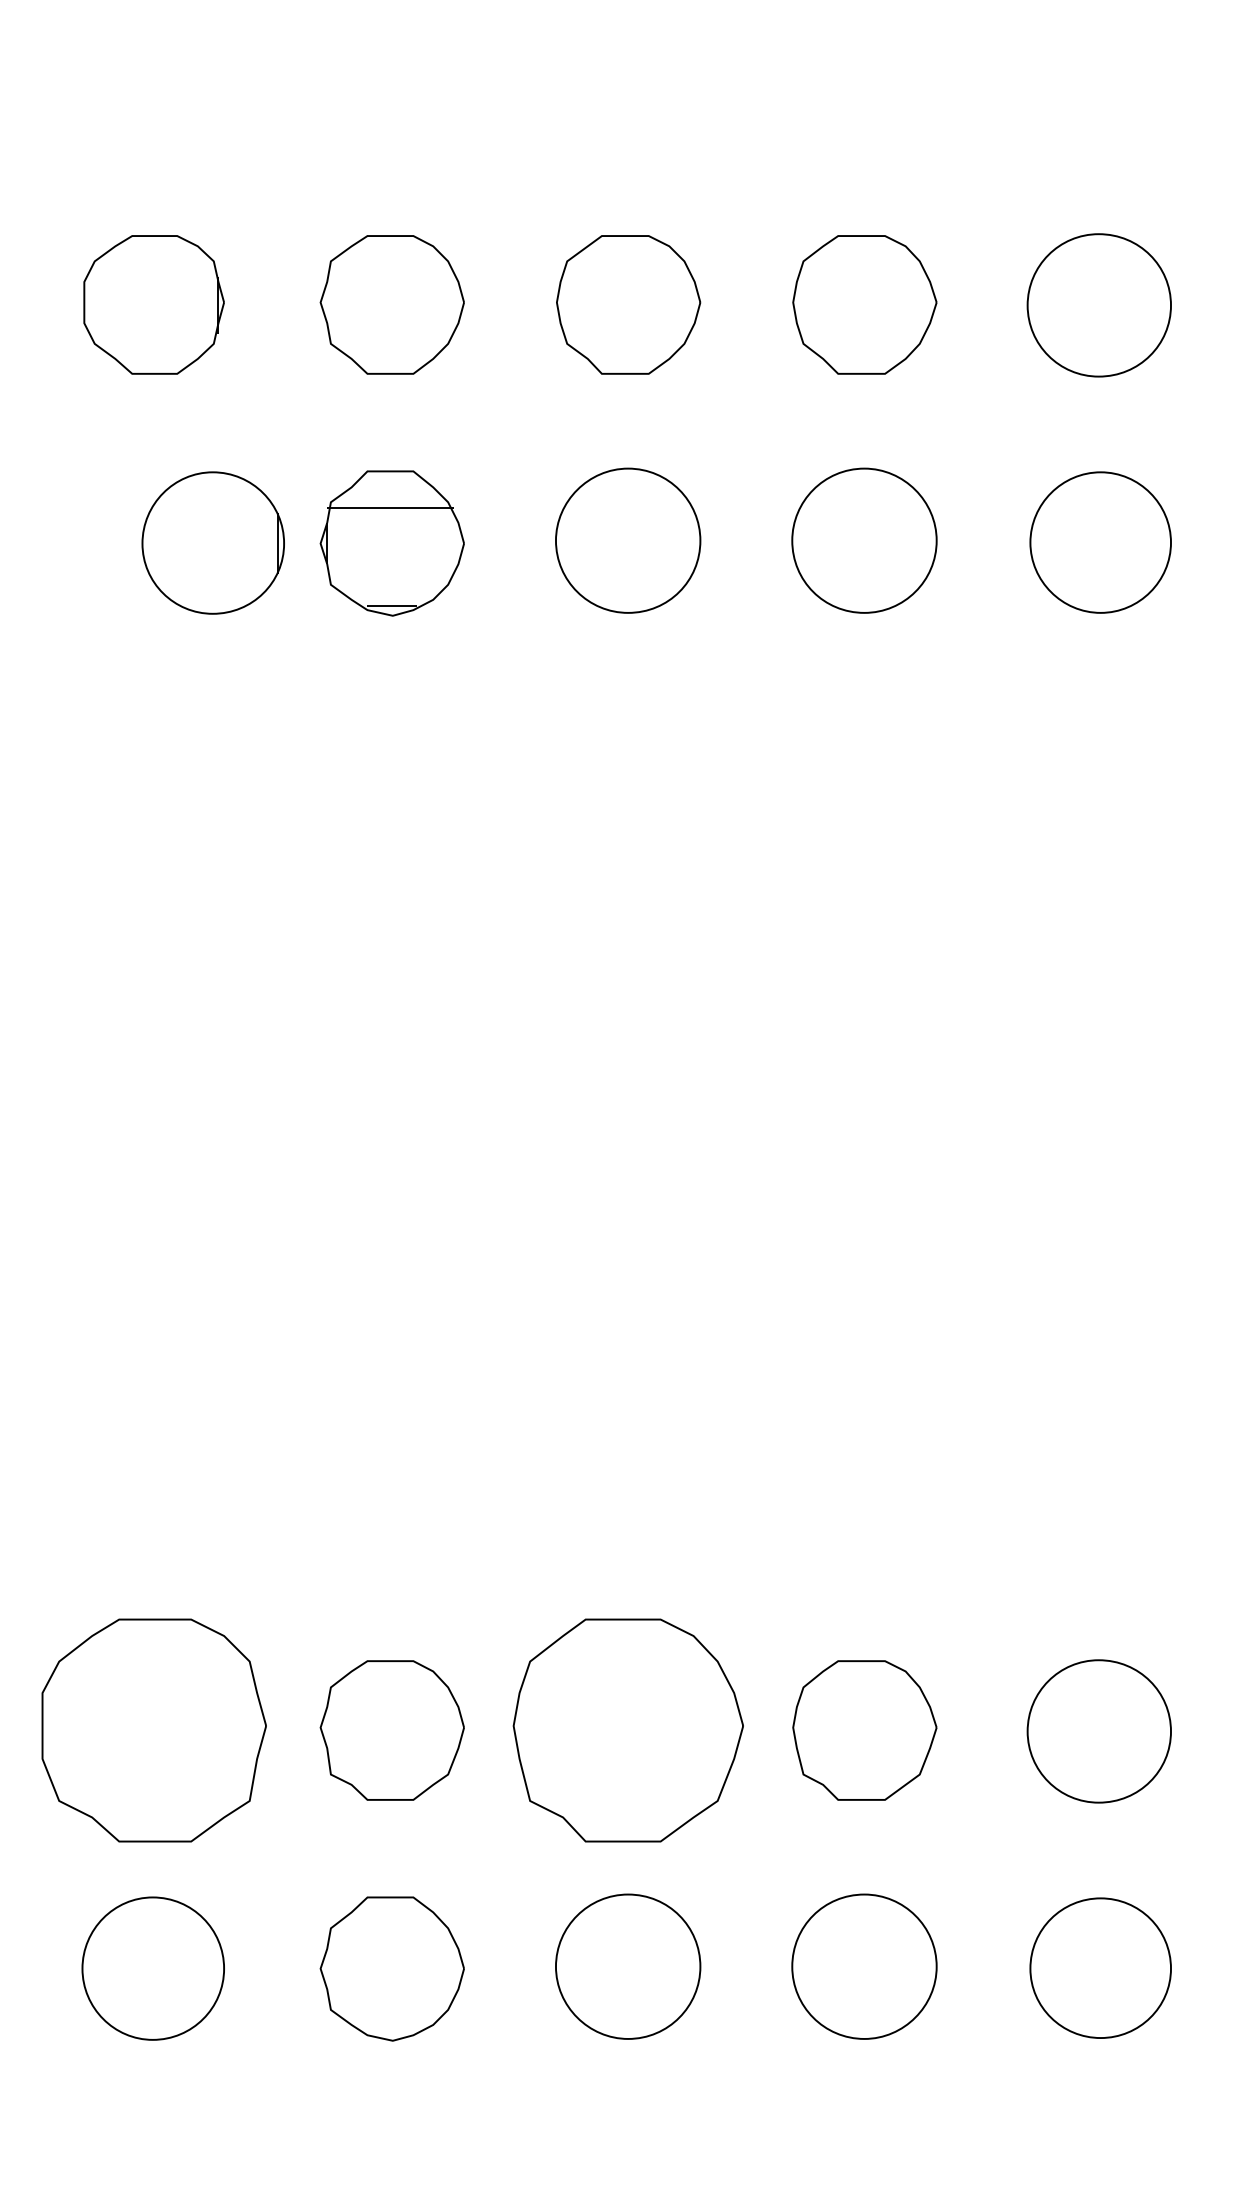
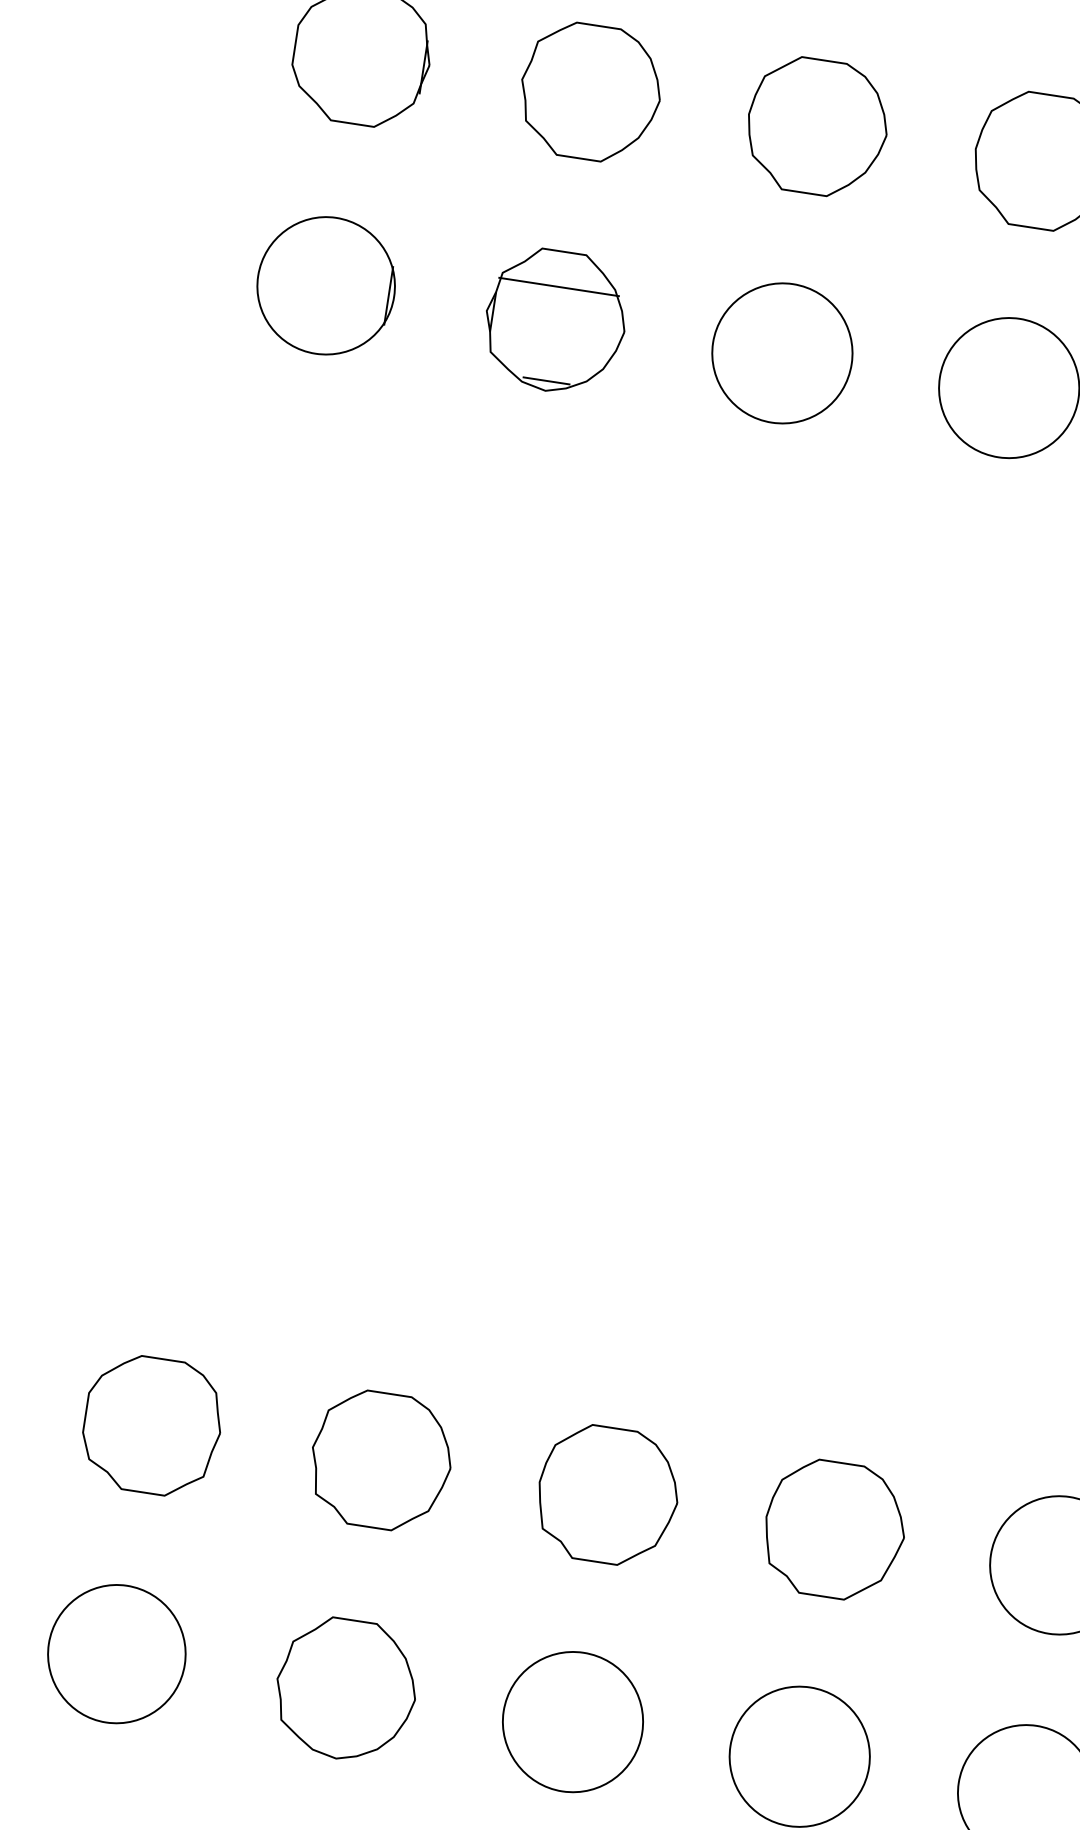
part: (212, 542) -> (325, 285), moved
part: (153, 1730) -> (152, 1425), size x0.62
part: (628, 1730) -> (607, 1495), size x0.62

